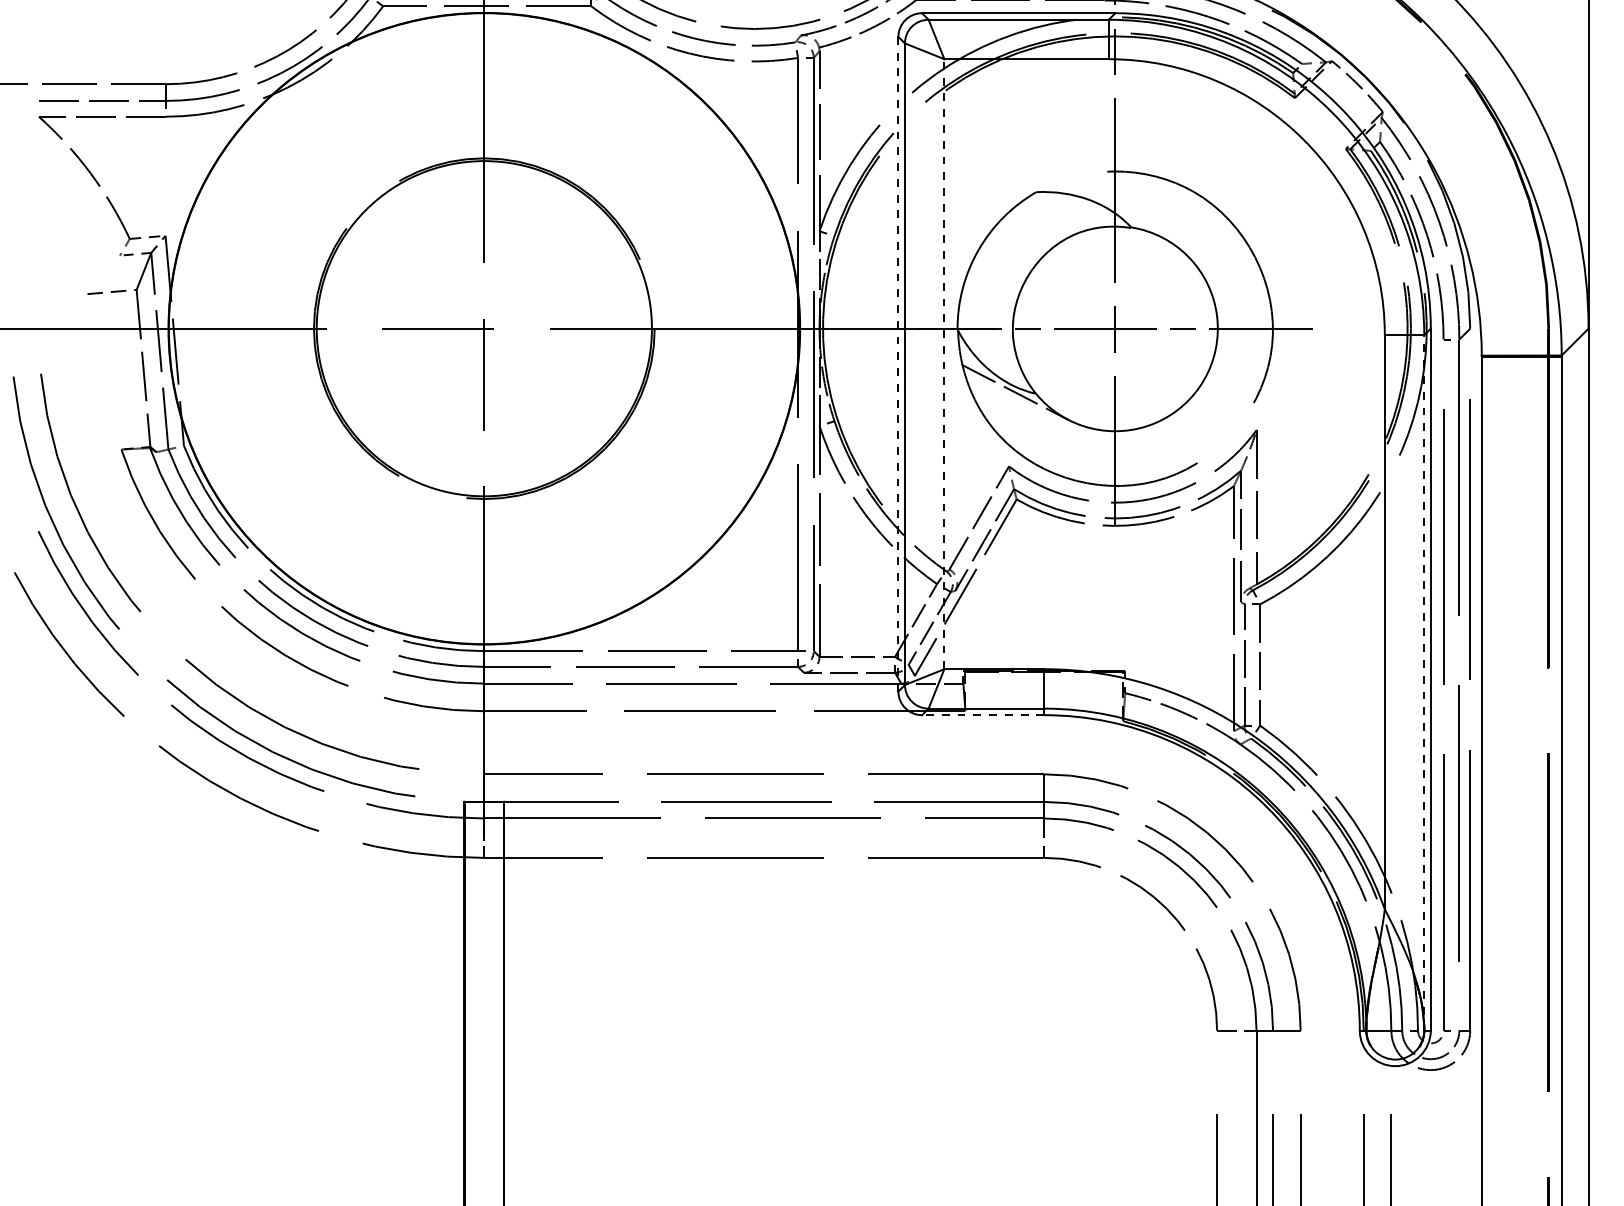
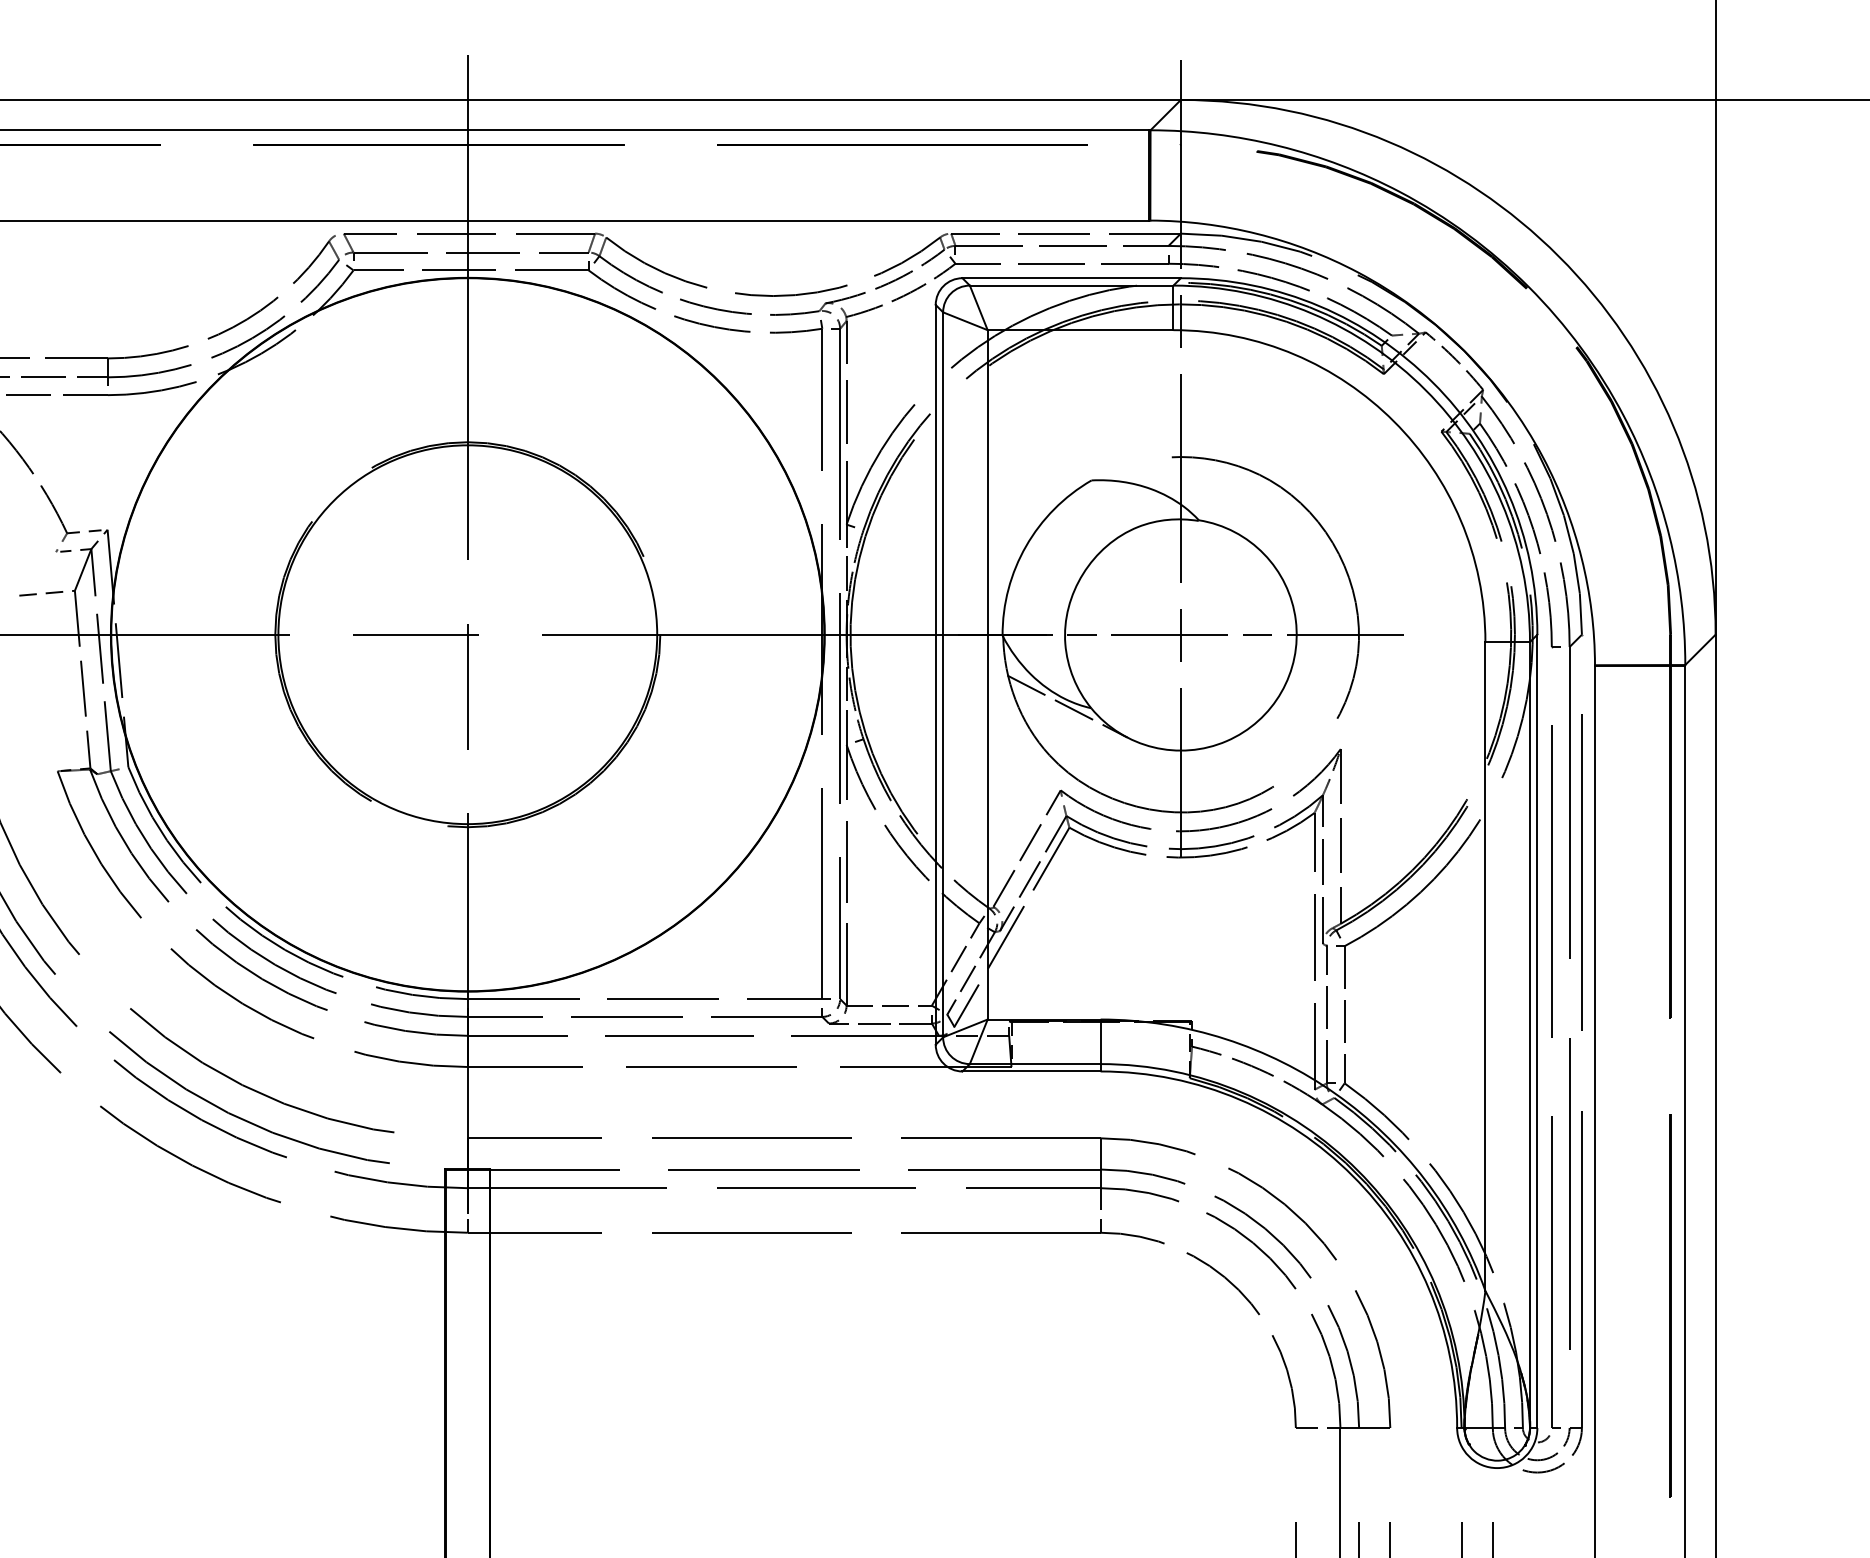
line: (898, 363) -> (935, 674), dashed -> solid
line: (944, 363) -> (987, 674), dashed -> solid
line: (1423, 683) -> (1529, 1035), dashed -> solid
line: (983, 715) -> (1031, 1071), dashed -> solid

